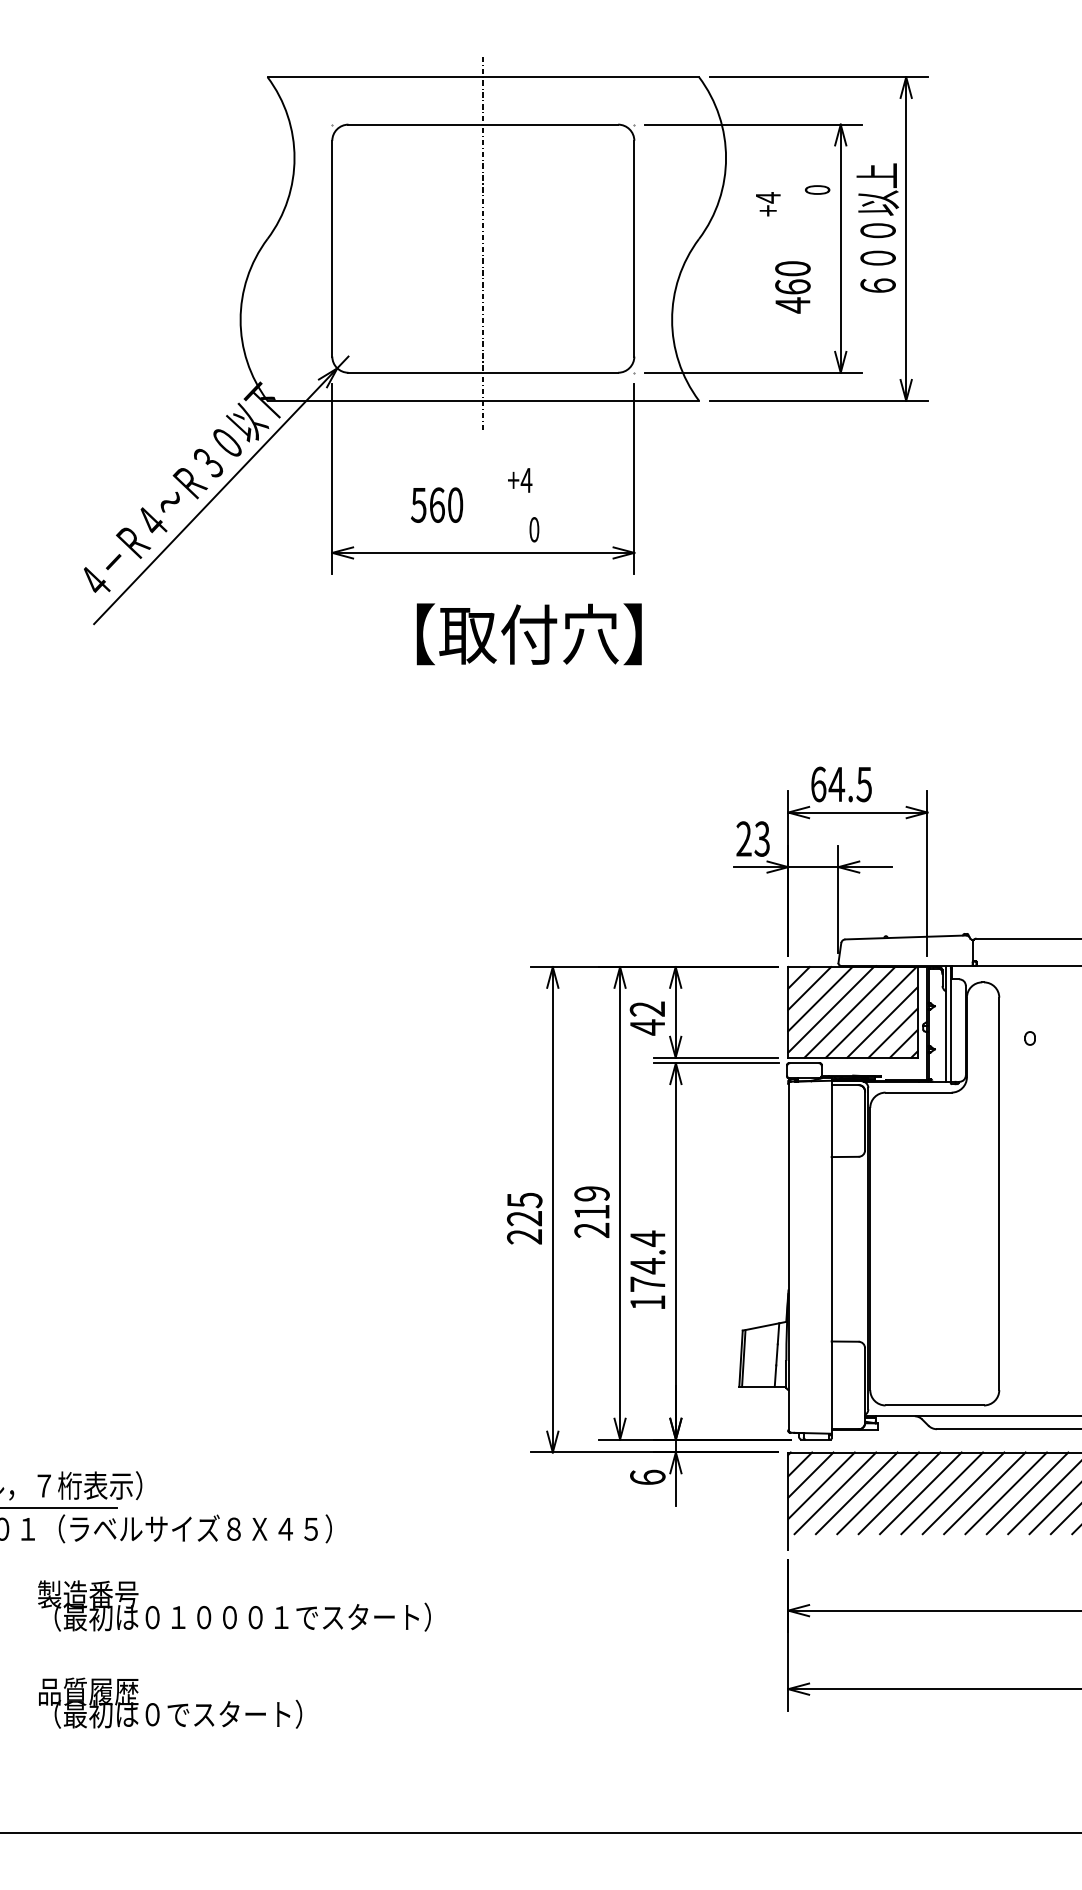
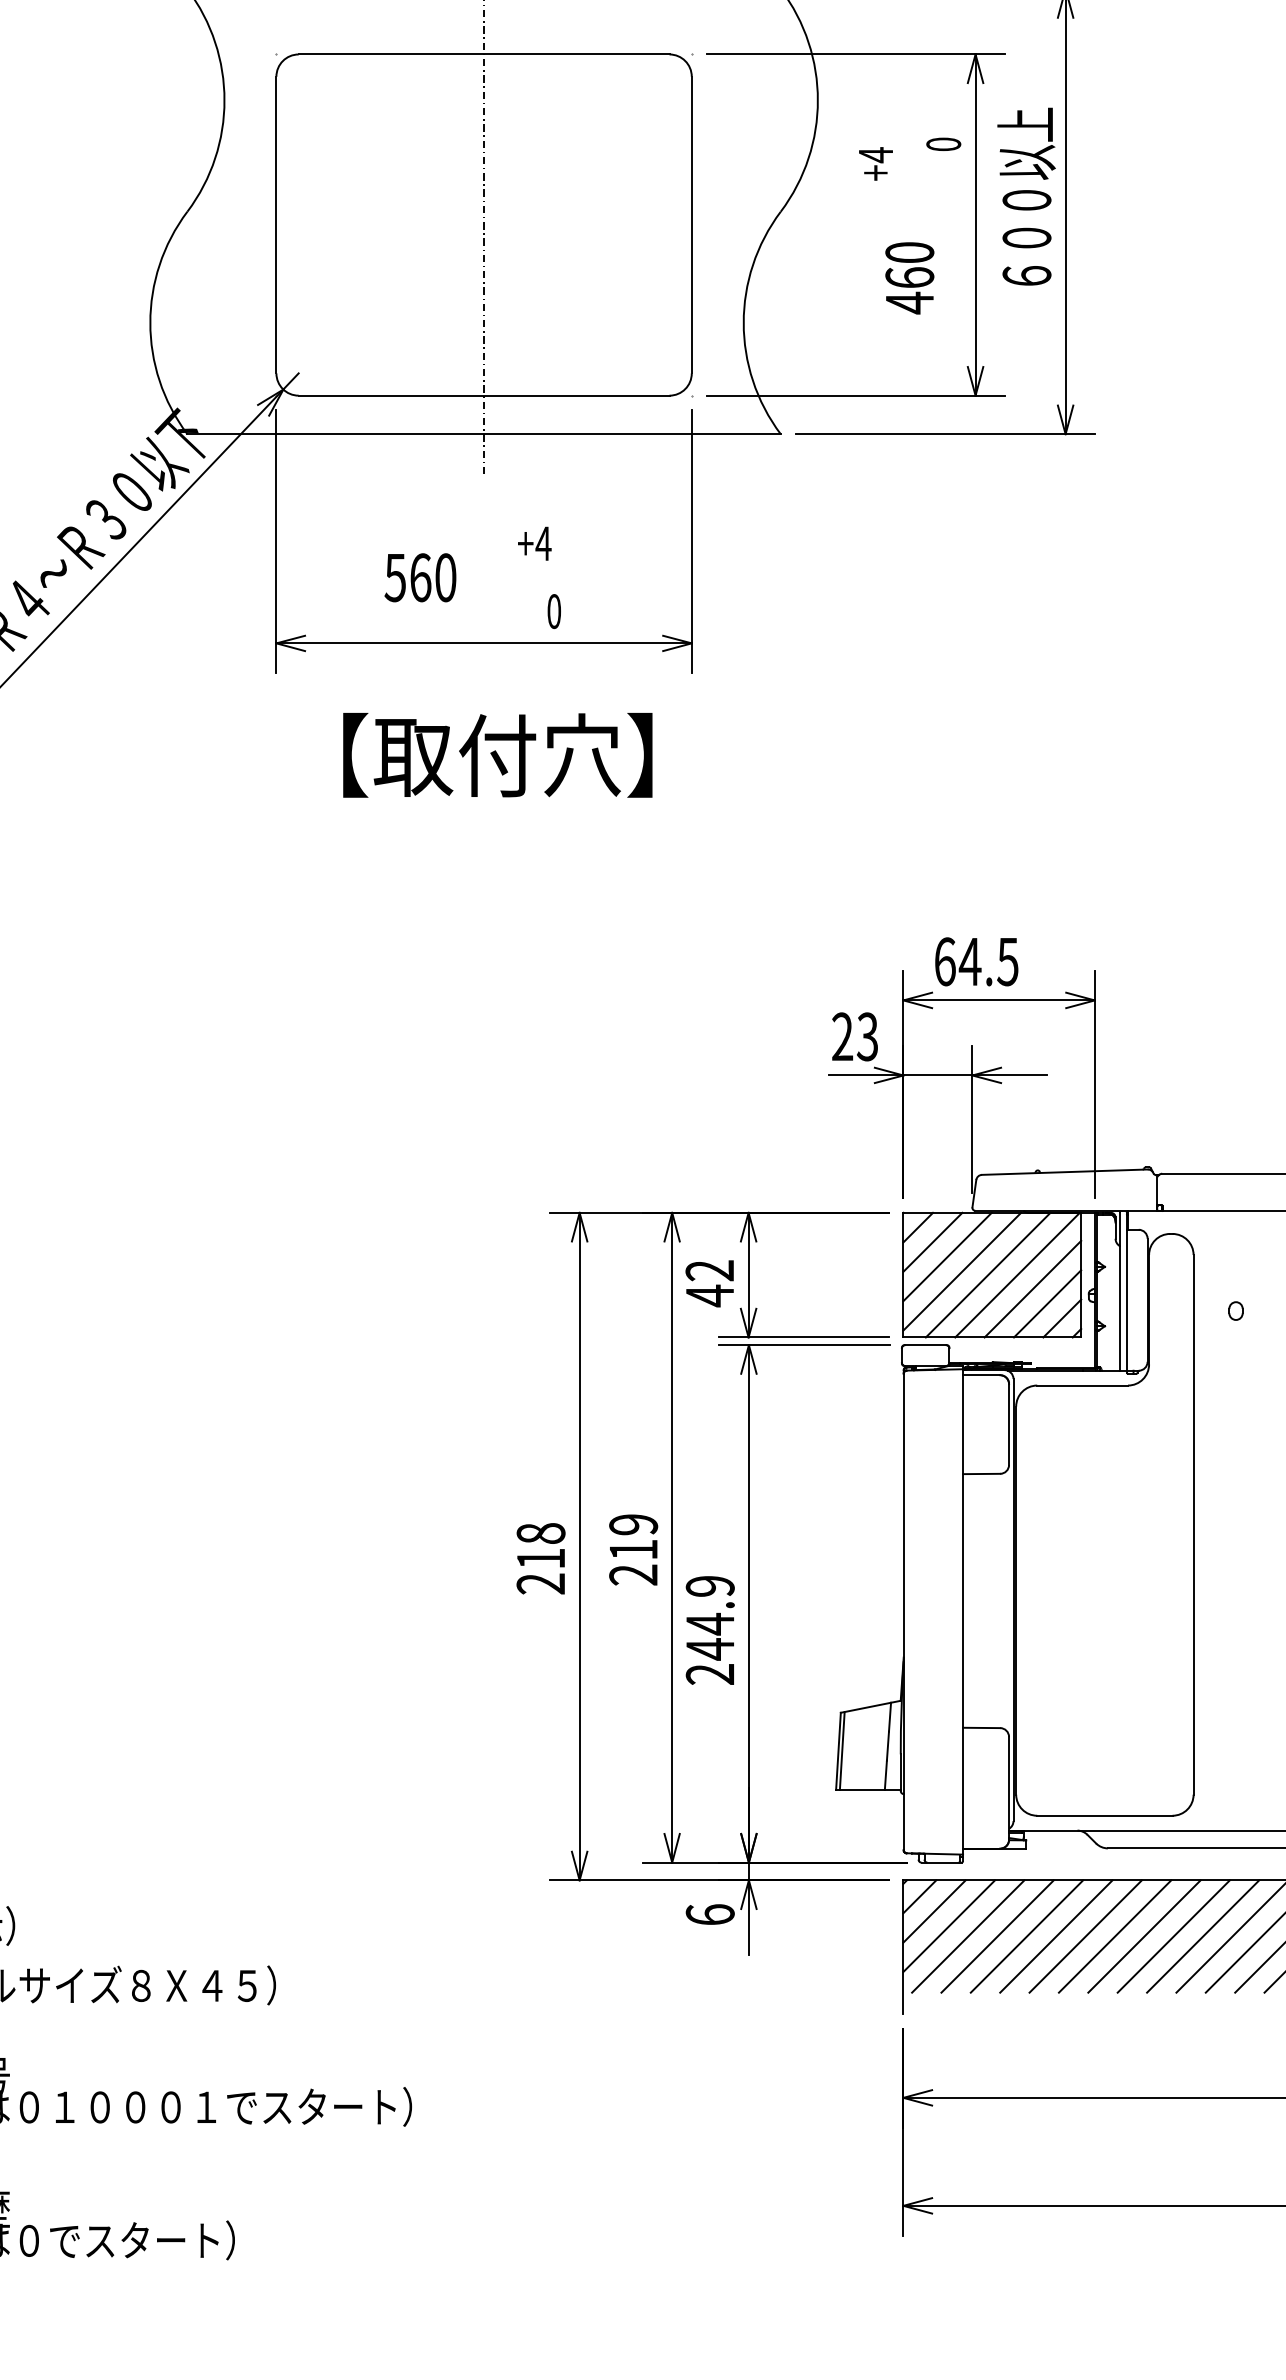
text: (528, 634) -> (496, 755), moved
text: (524, 1209) -> (540, 1546), 225 -> 218
text: (647, 1270) -> (709, 1630), 174.4 -> 244.9

